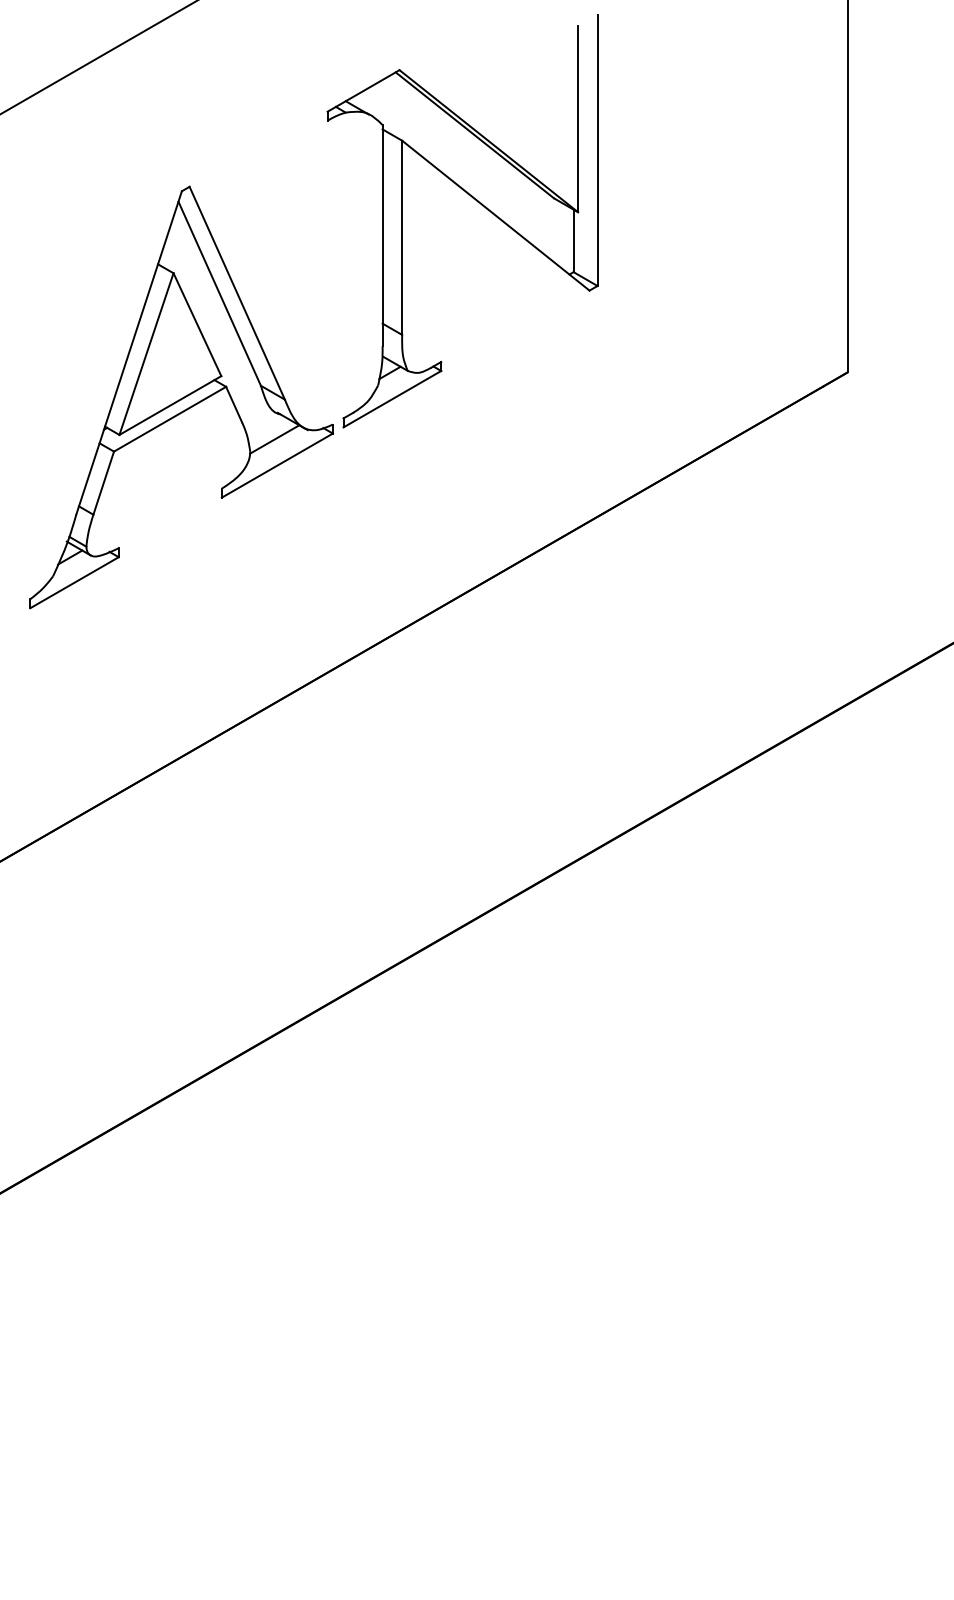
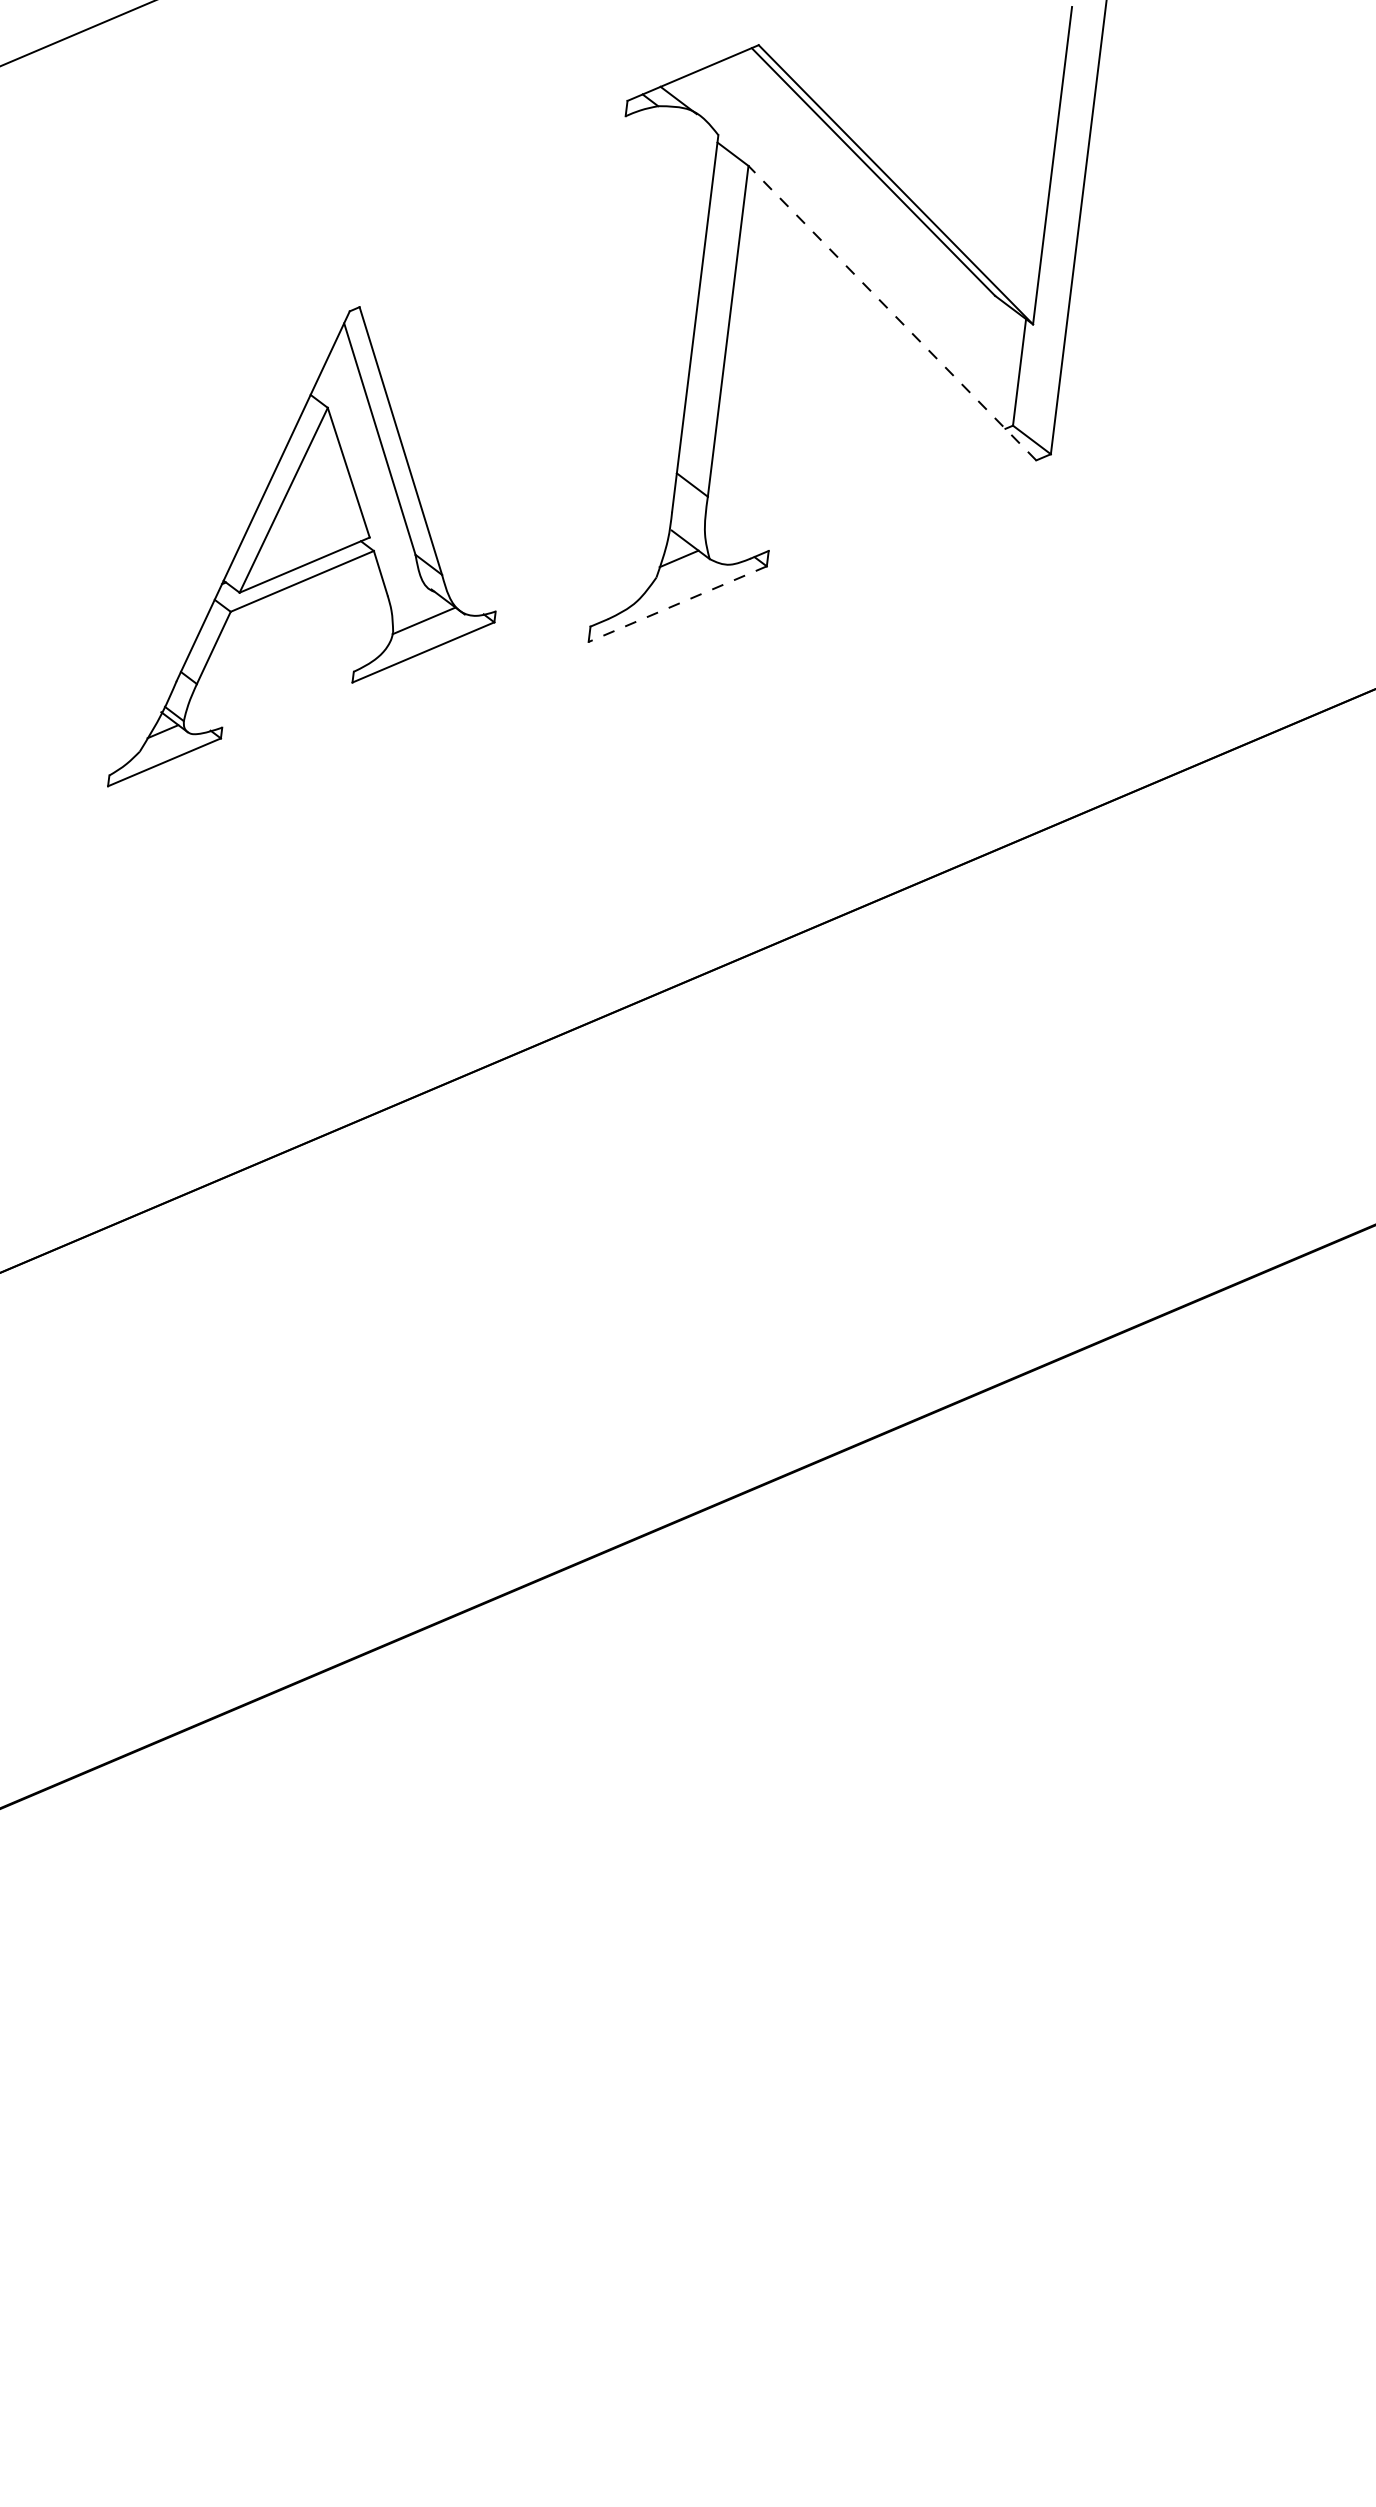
line: (495, 215) -> (891, 312), solid -> dashed
part: (181, 397) -> (318, 557), size x0.7
line: (391, 399) -> (676, 604), solid -> dashed

